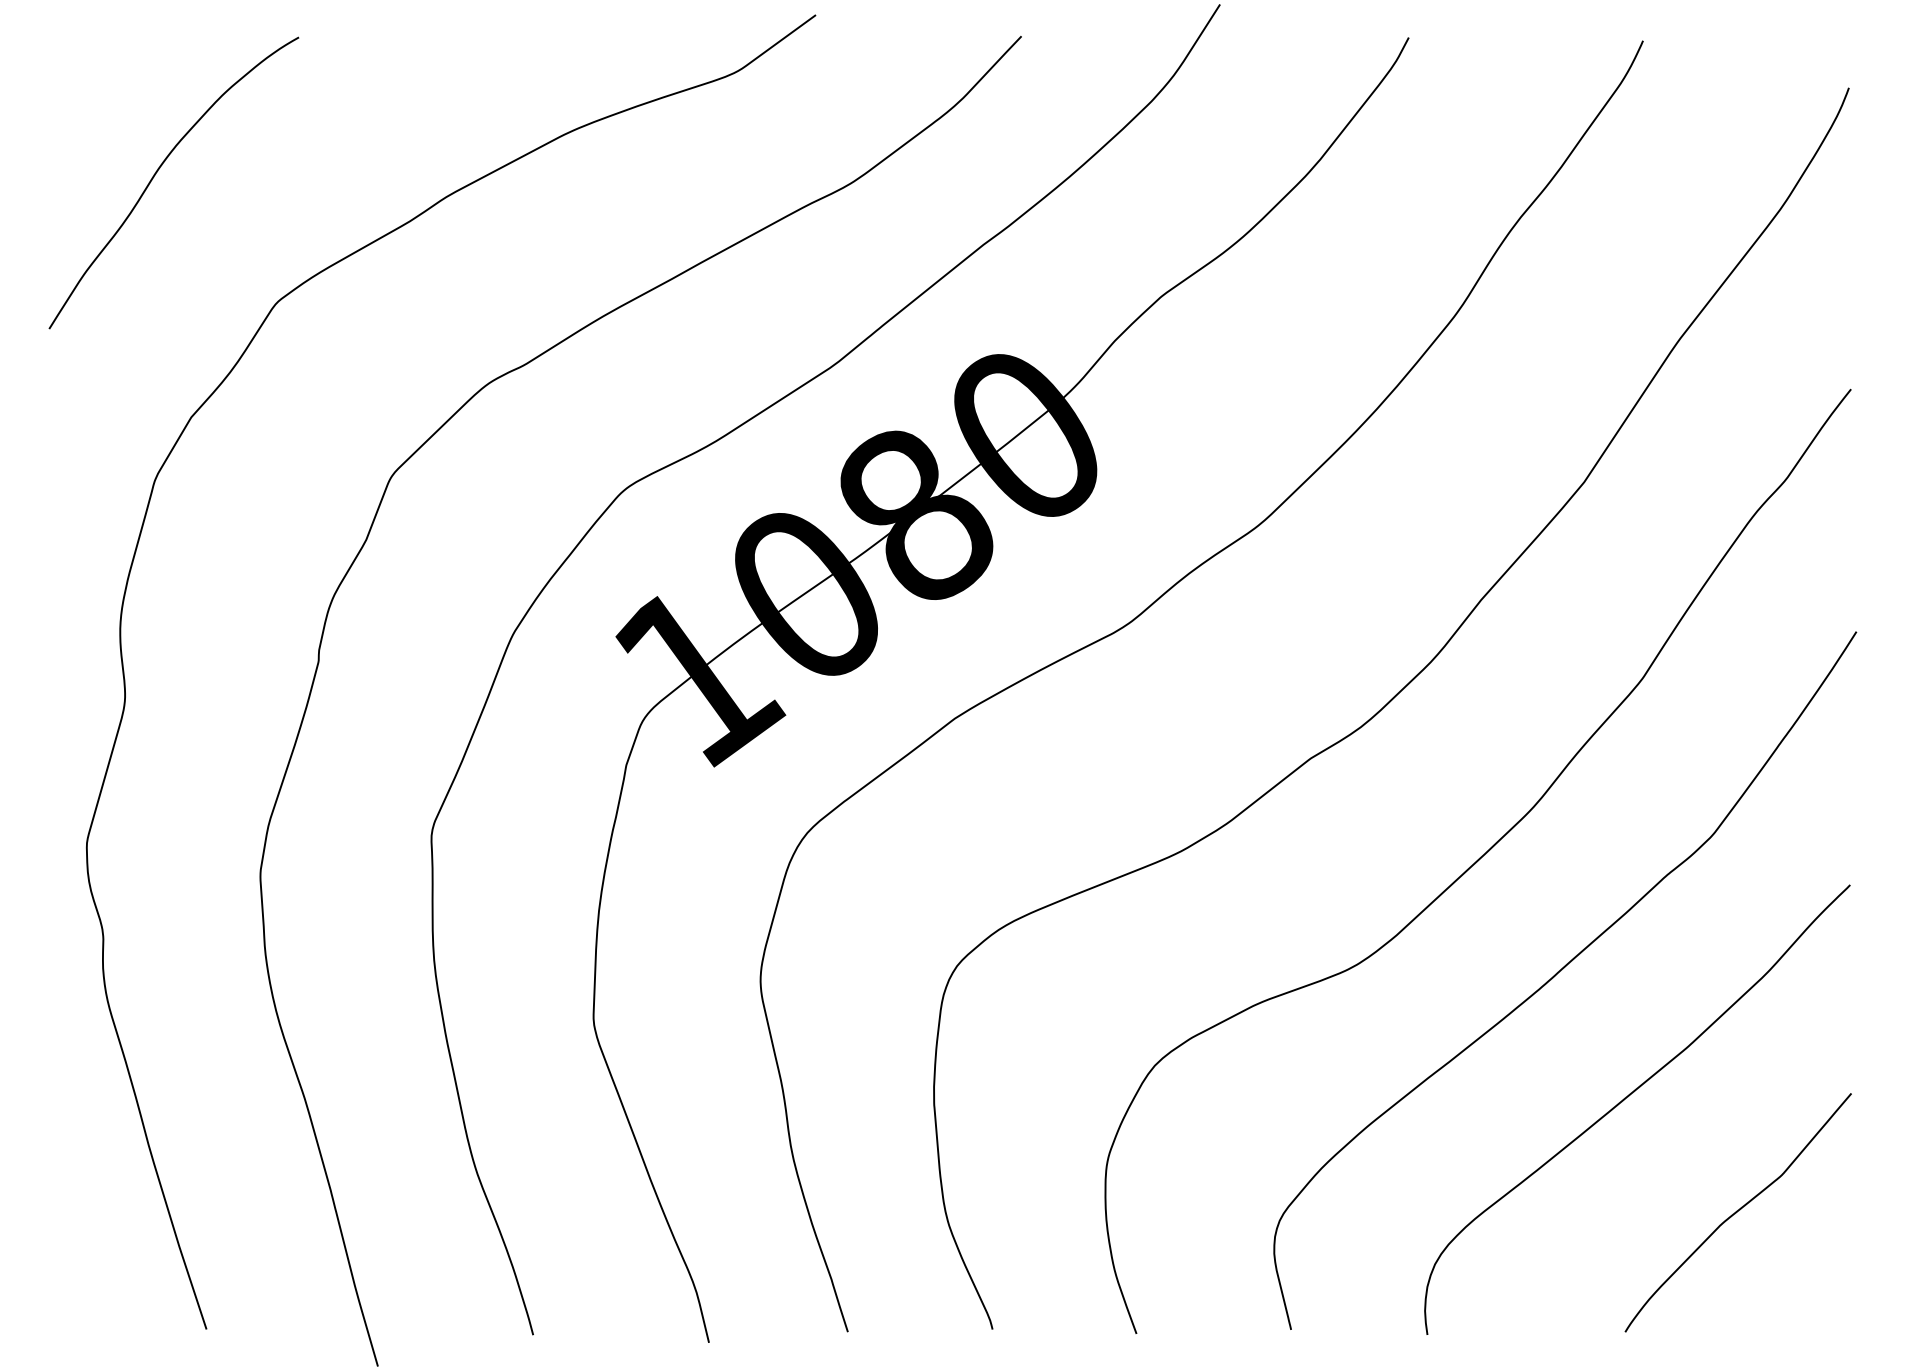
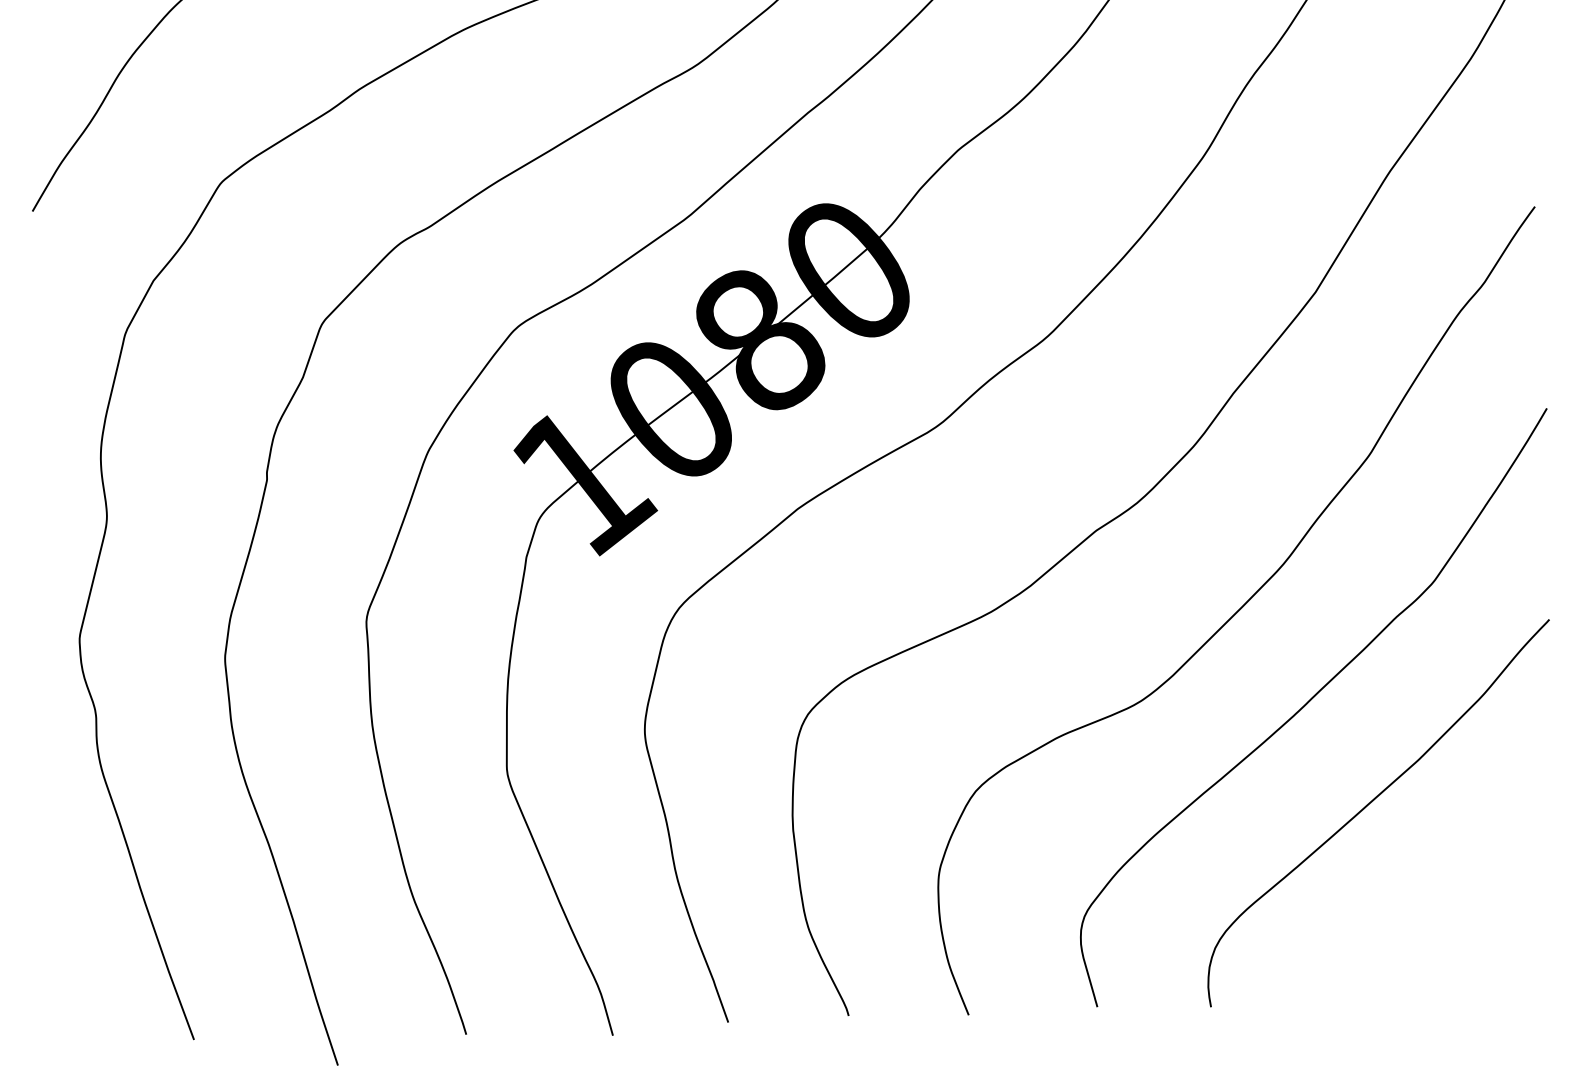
curve: (1737, 1212) -> (1465, 895), removed

